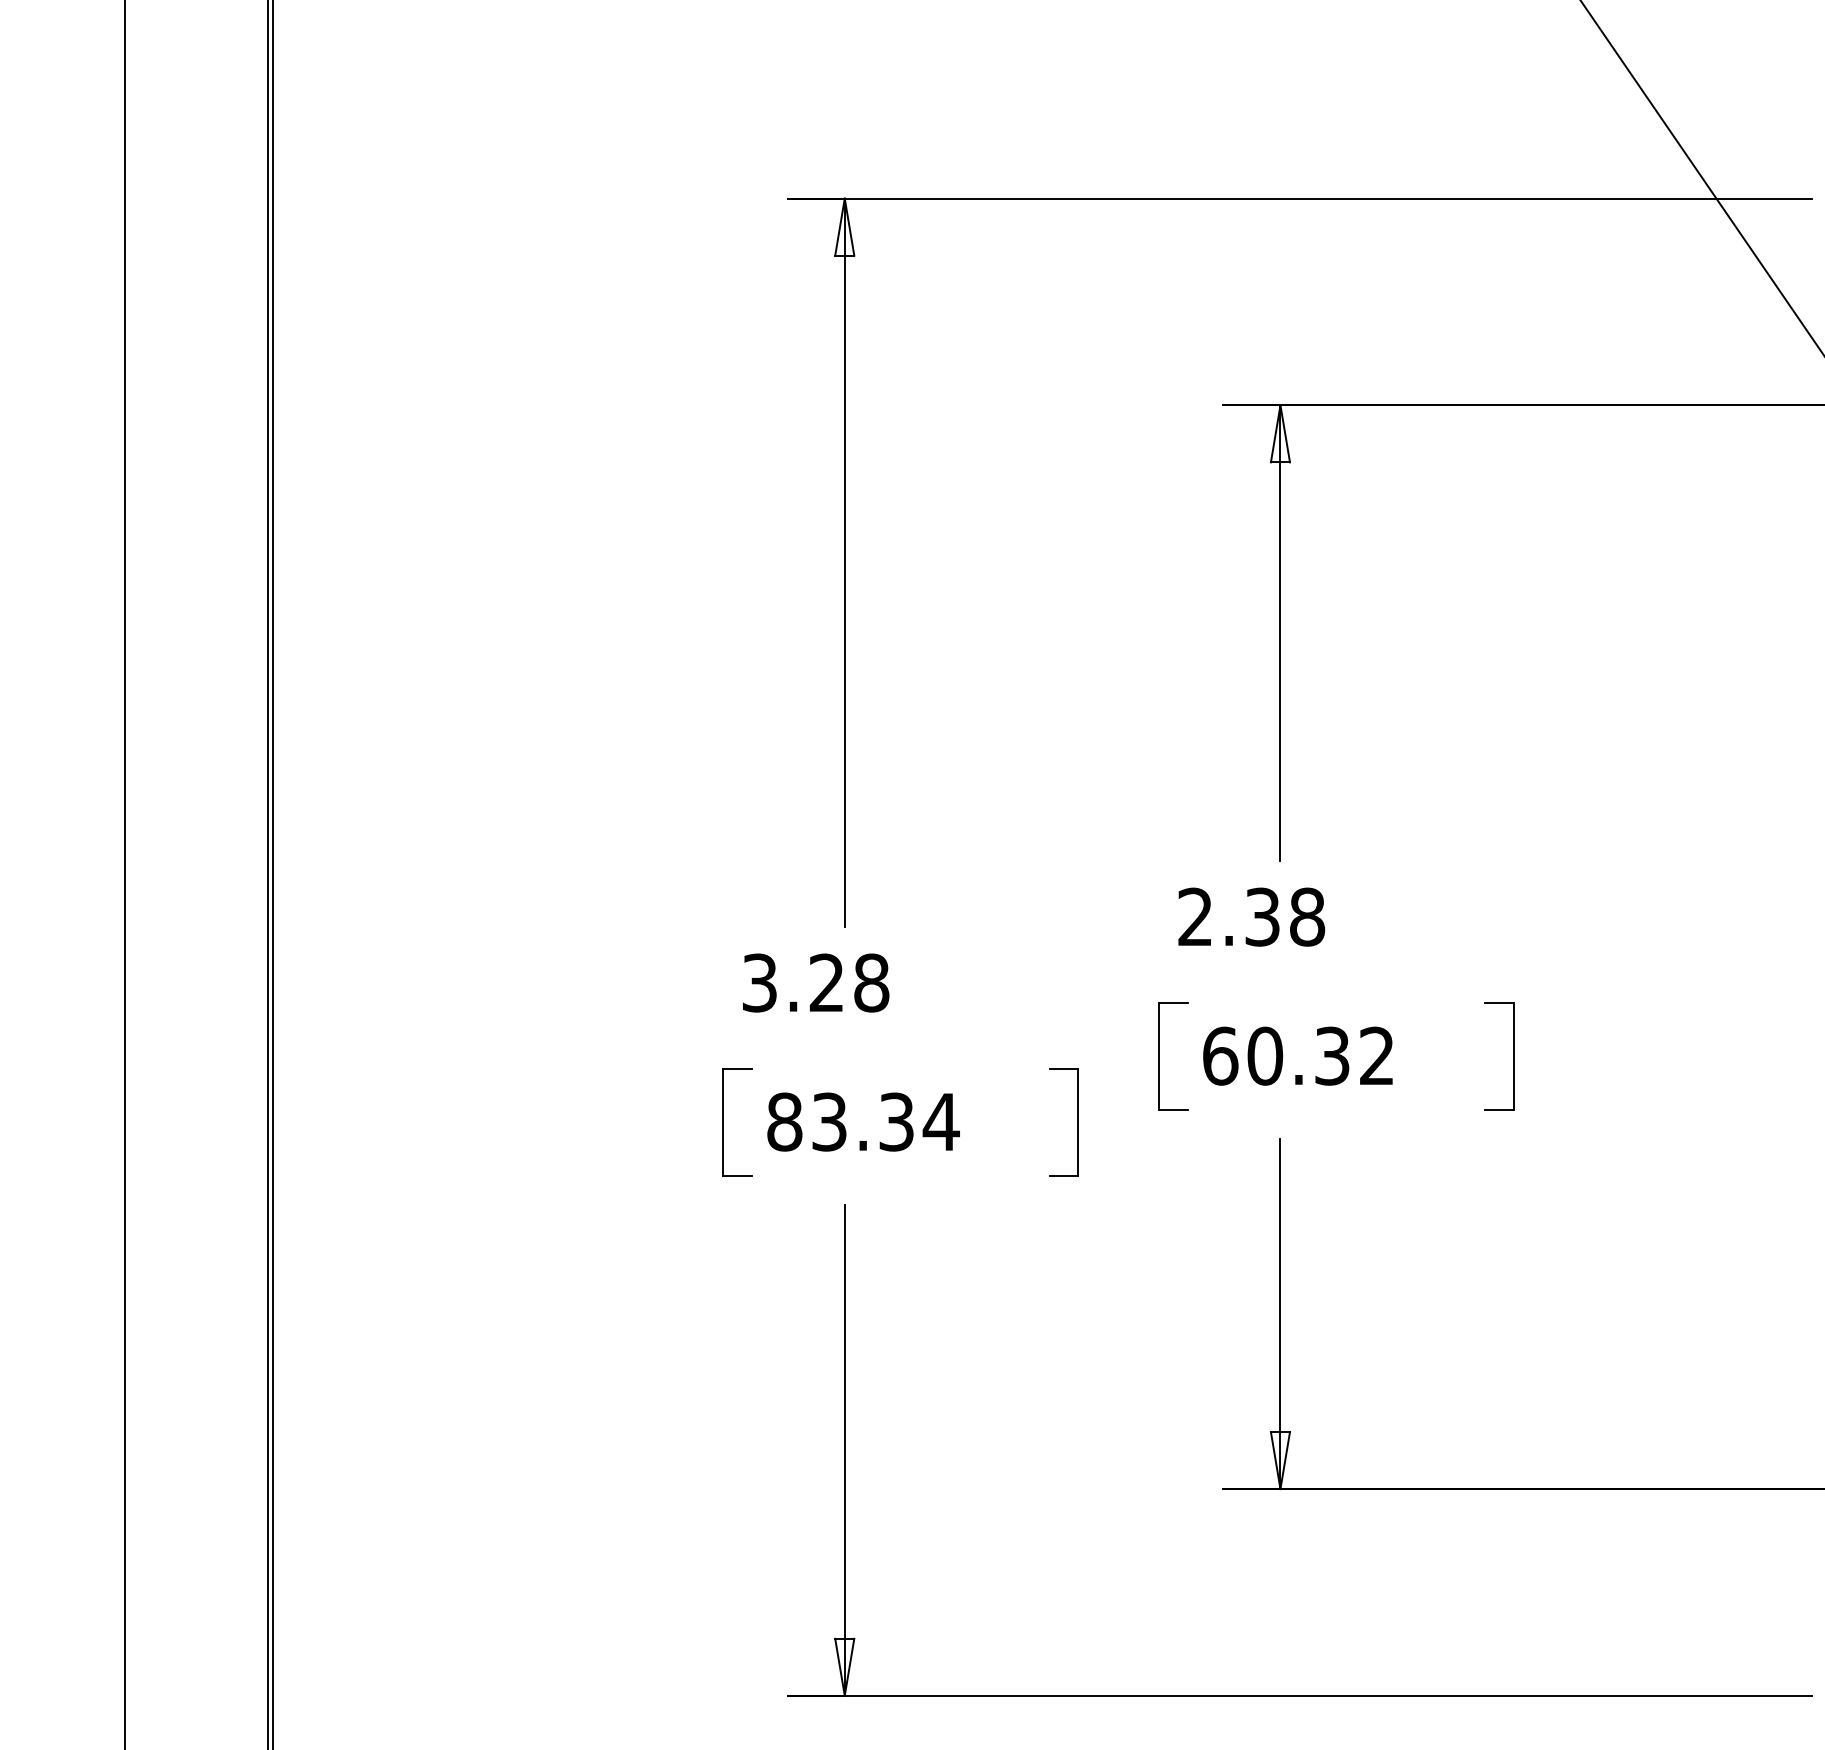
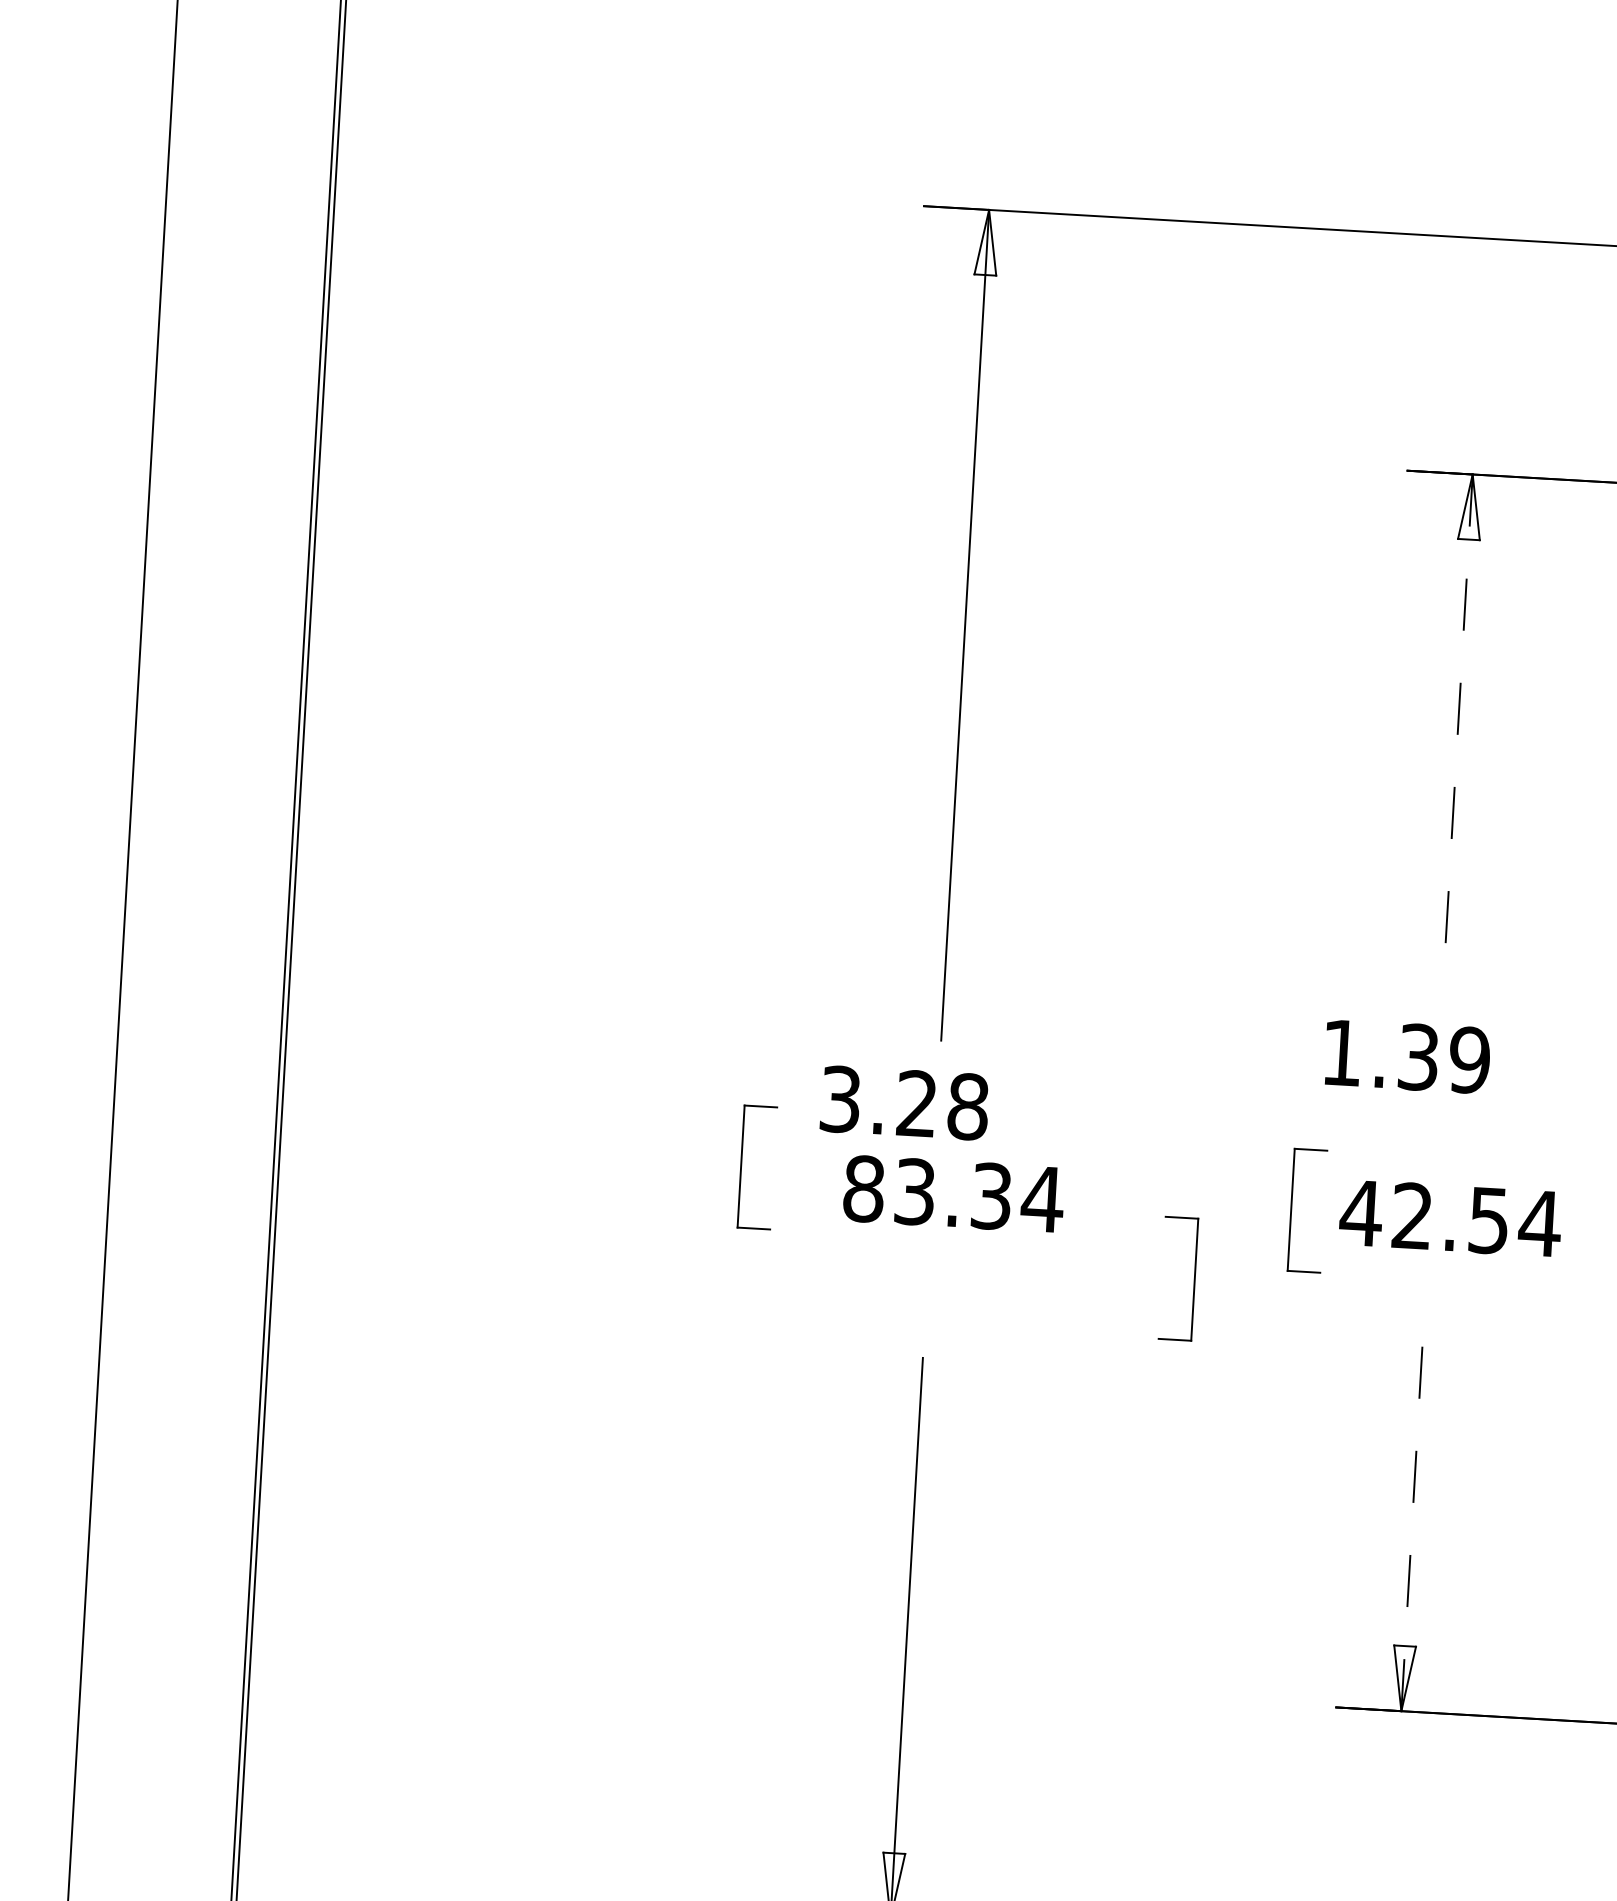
line: (1280, 633) -> (1457, 734), solid -> dashed
text: (1251, 916) -> (1406, 1055), 2.38 -> 1.39
text: (1298, 1055) -> (1450, 1217), 60.32 -> 42.54
text: (863, 1121) -> (953, 1193), moved
part: (723, 1122) -> (741, 1166), moved
line: (1280, 1313) -> (1412, 1510), solid -> dashed

